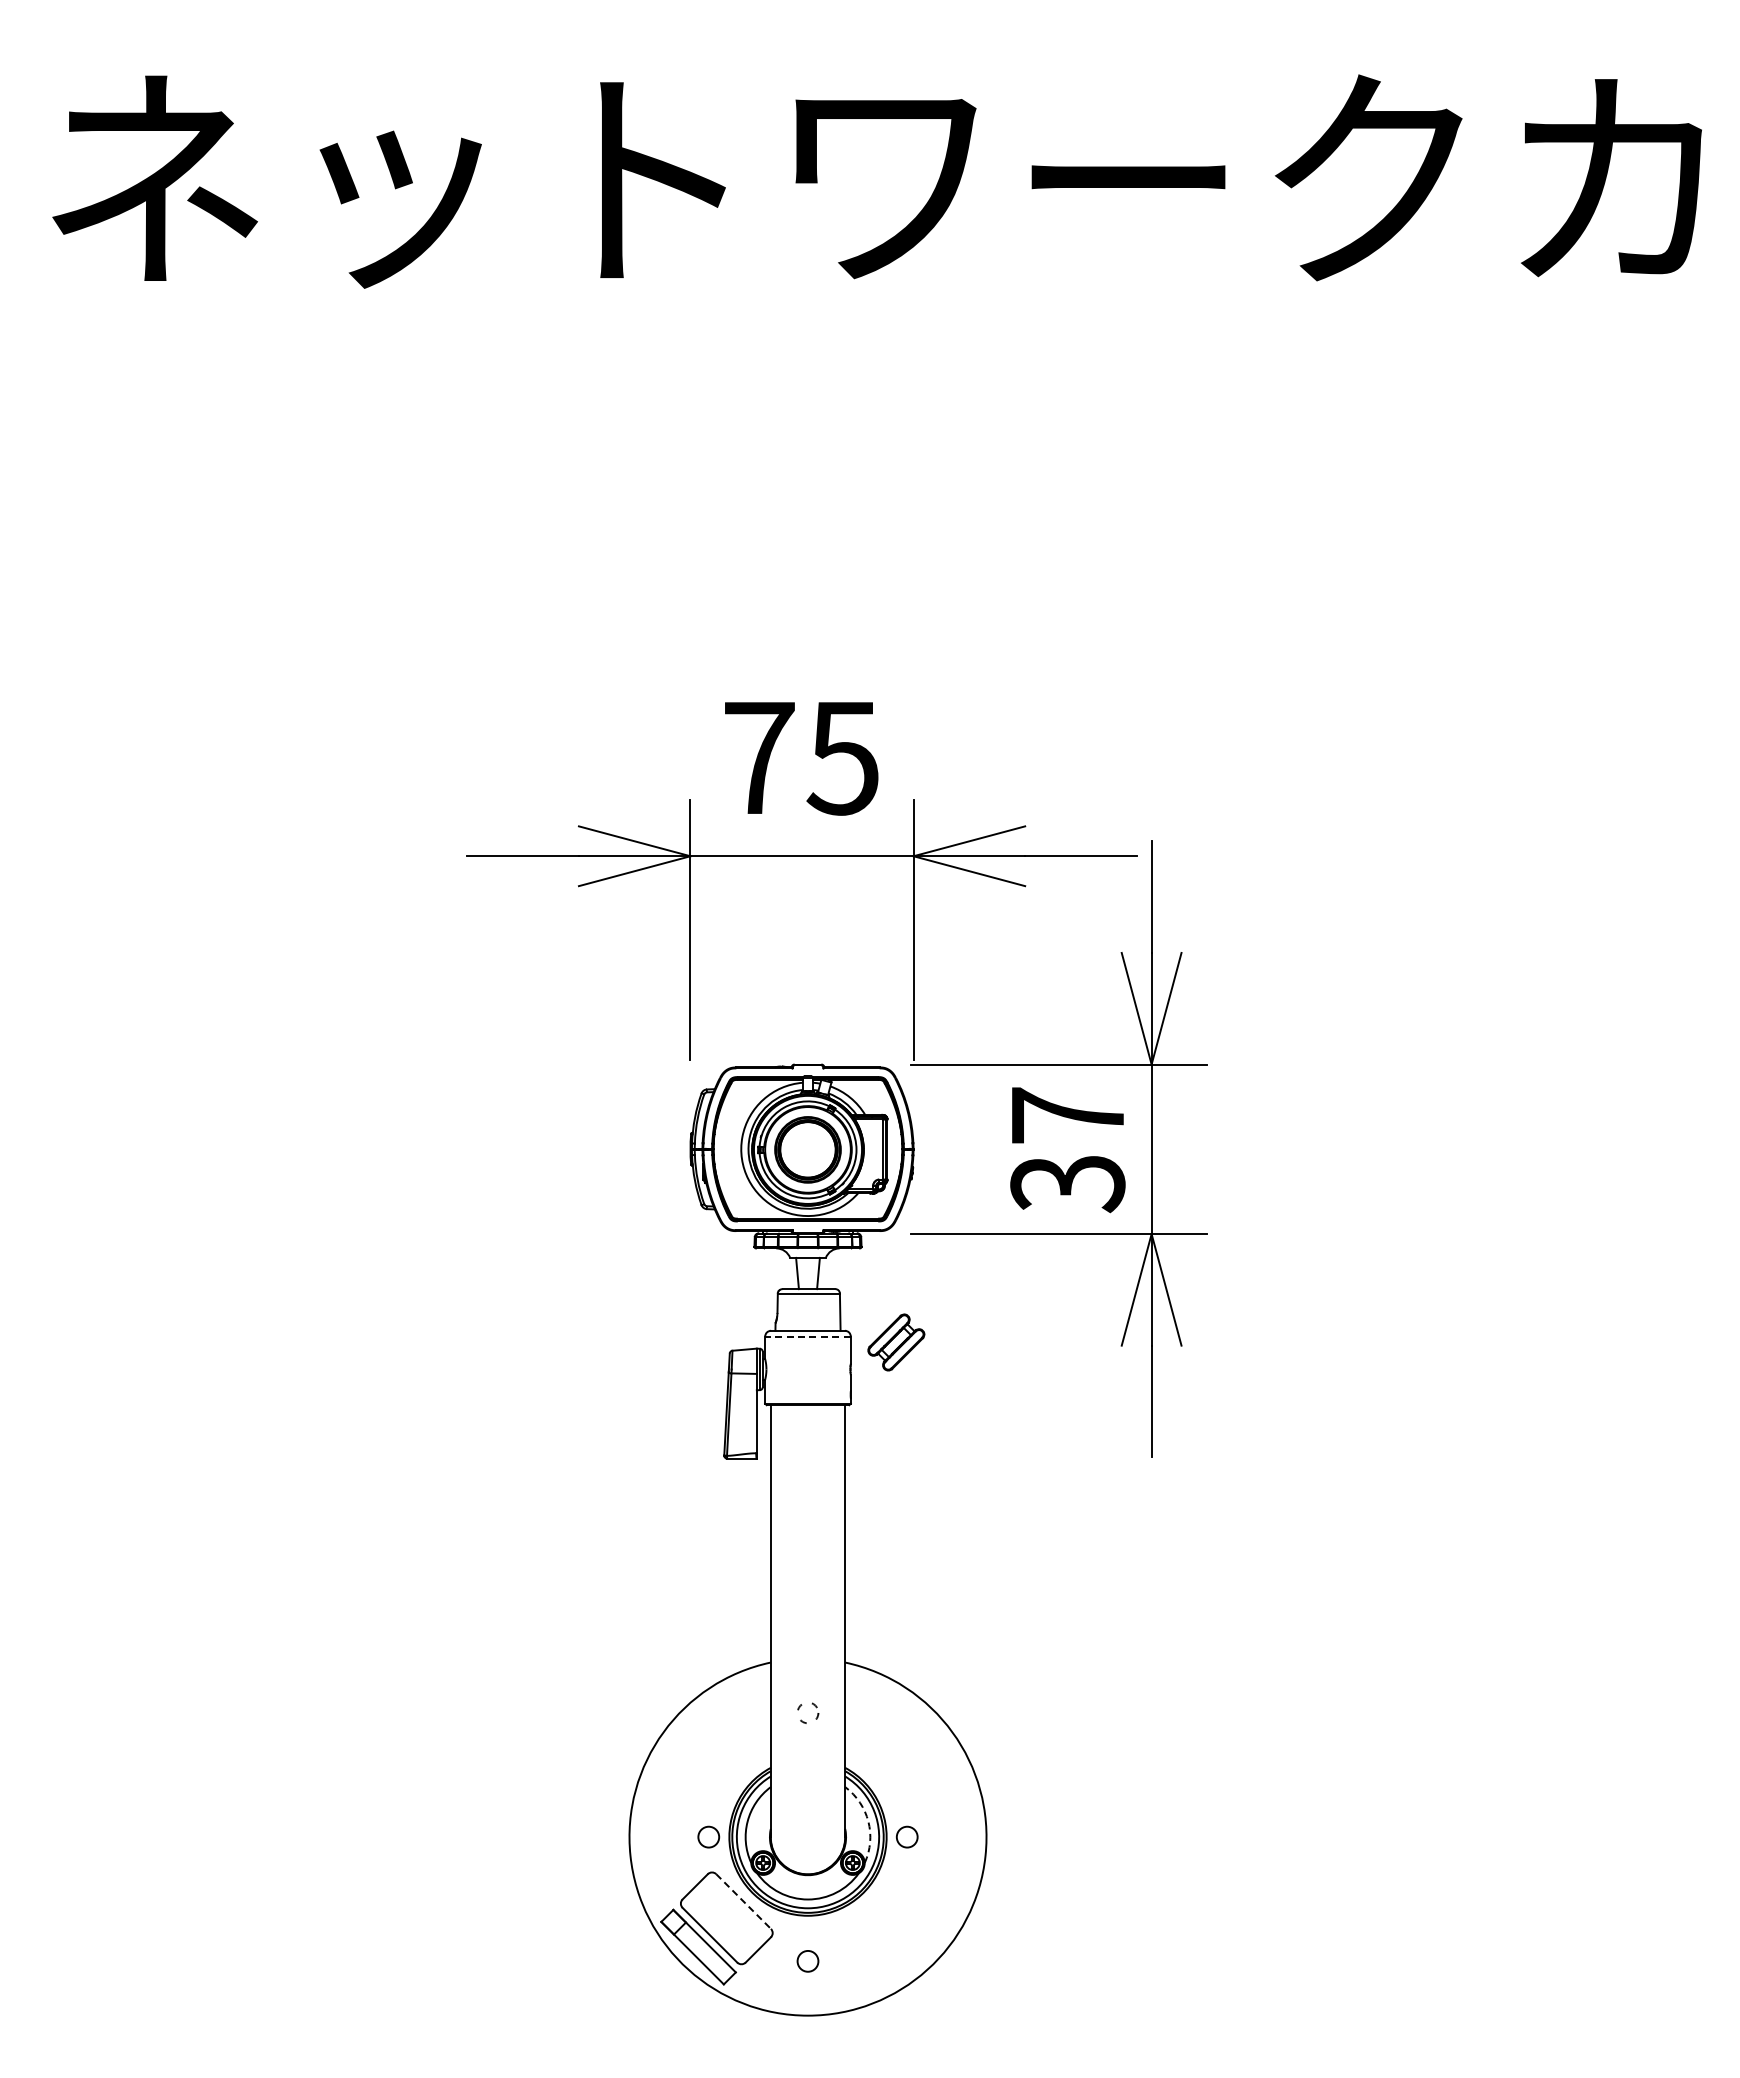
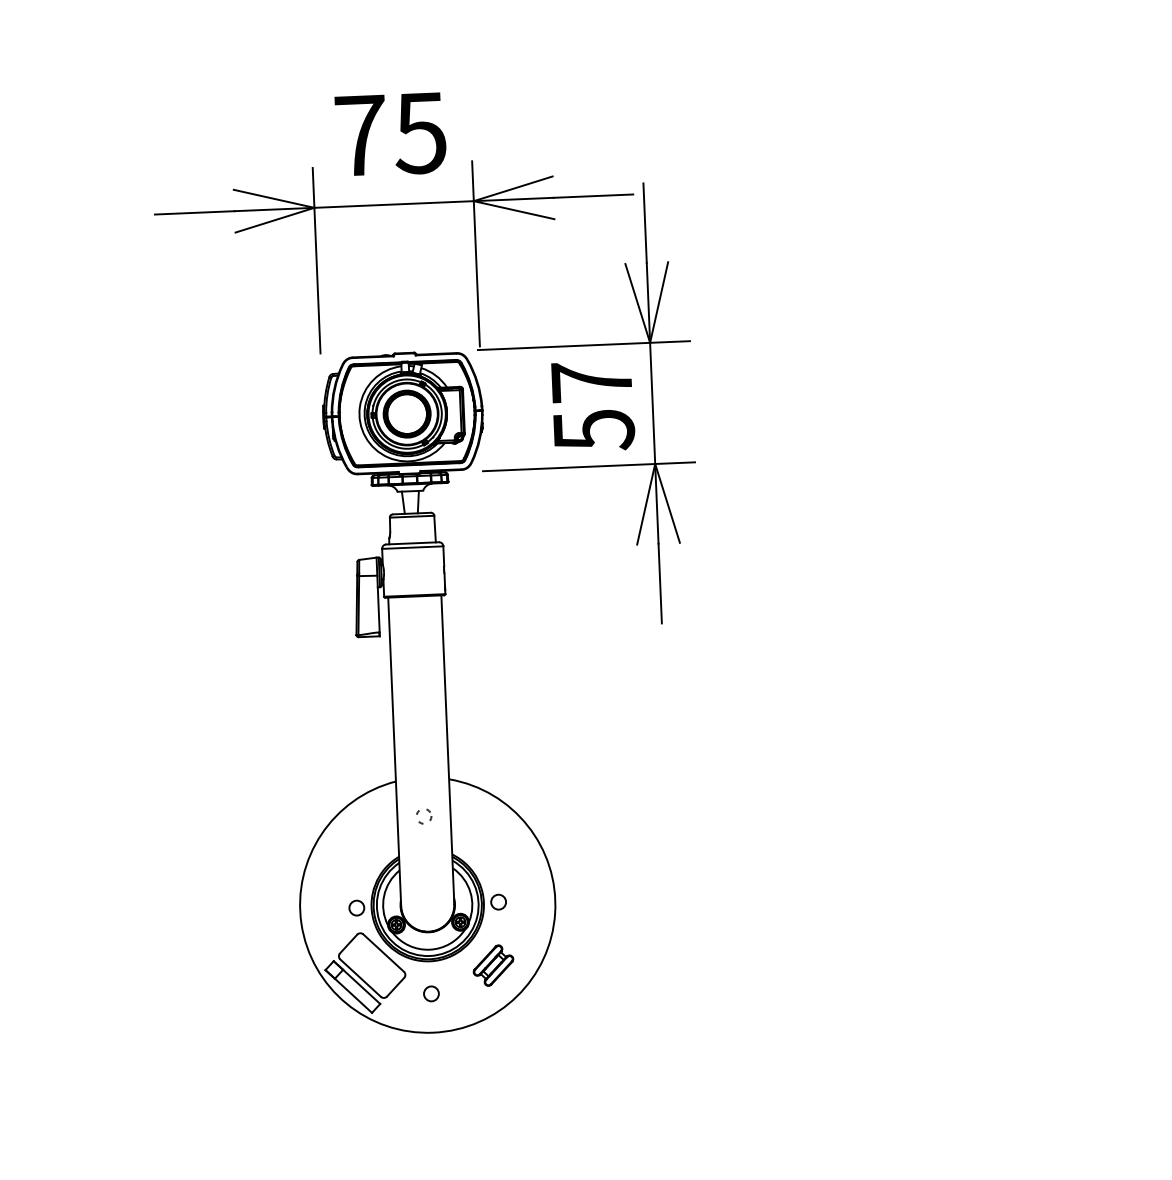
text: (1067, 1184) -> (593, 431), 37 -> 57
line: (808, 1336) -> (413, 547), dashed -> solid
part: (896, 1342) -> (493, 965), moved
arc: (868, 1821) -> (470, 892), dashed -> solid
line: (743, 1901) -> (383, 953), dashed -> solid

